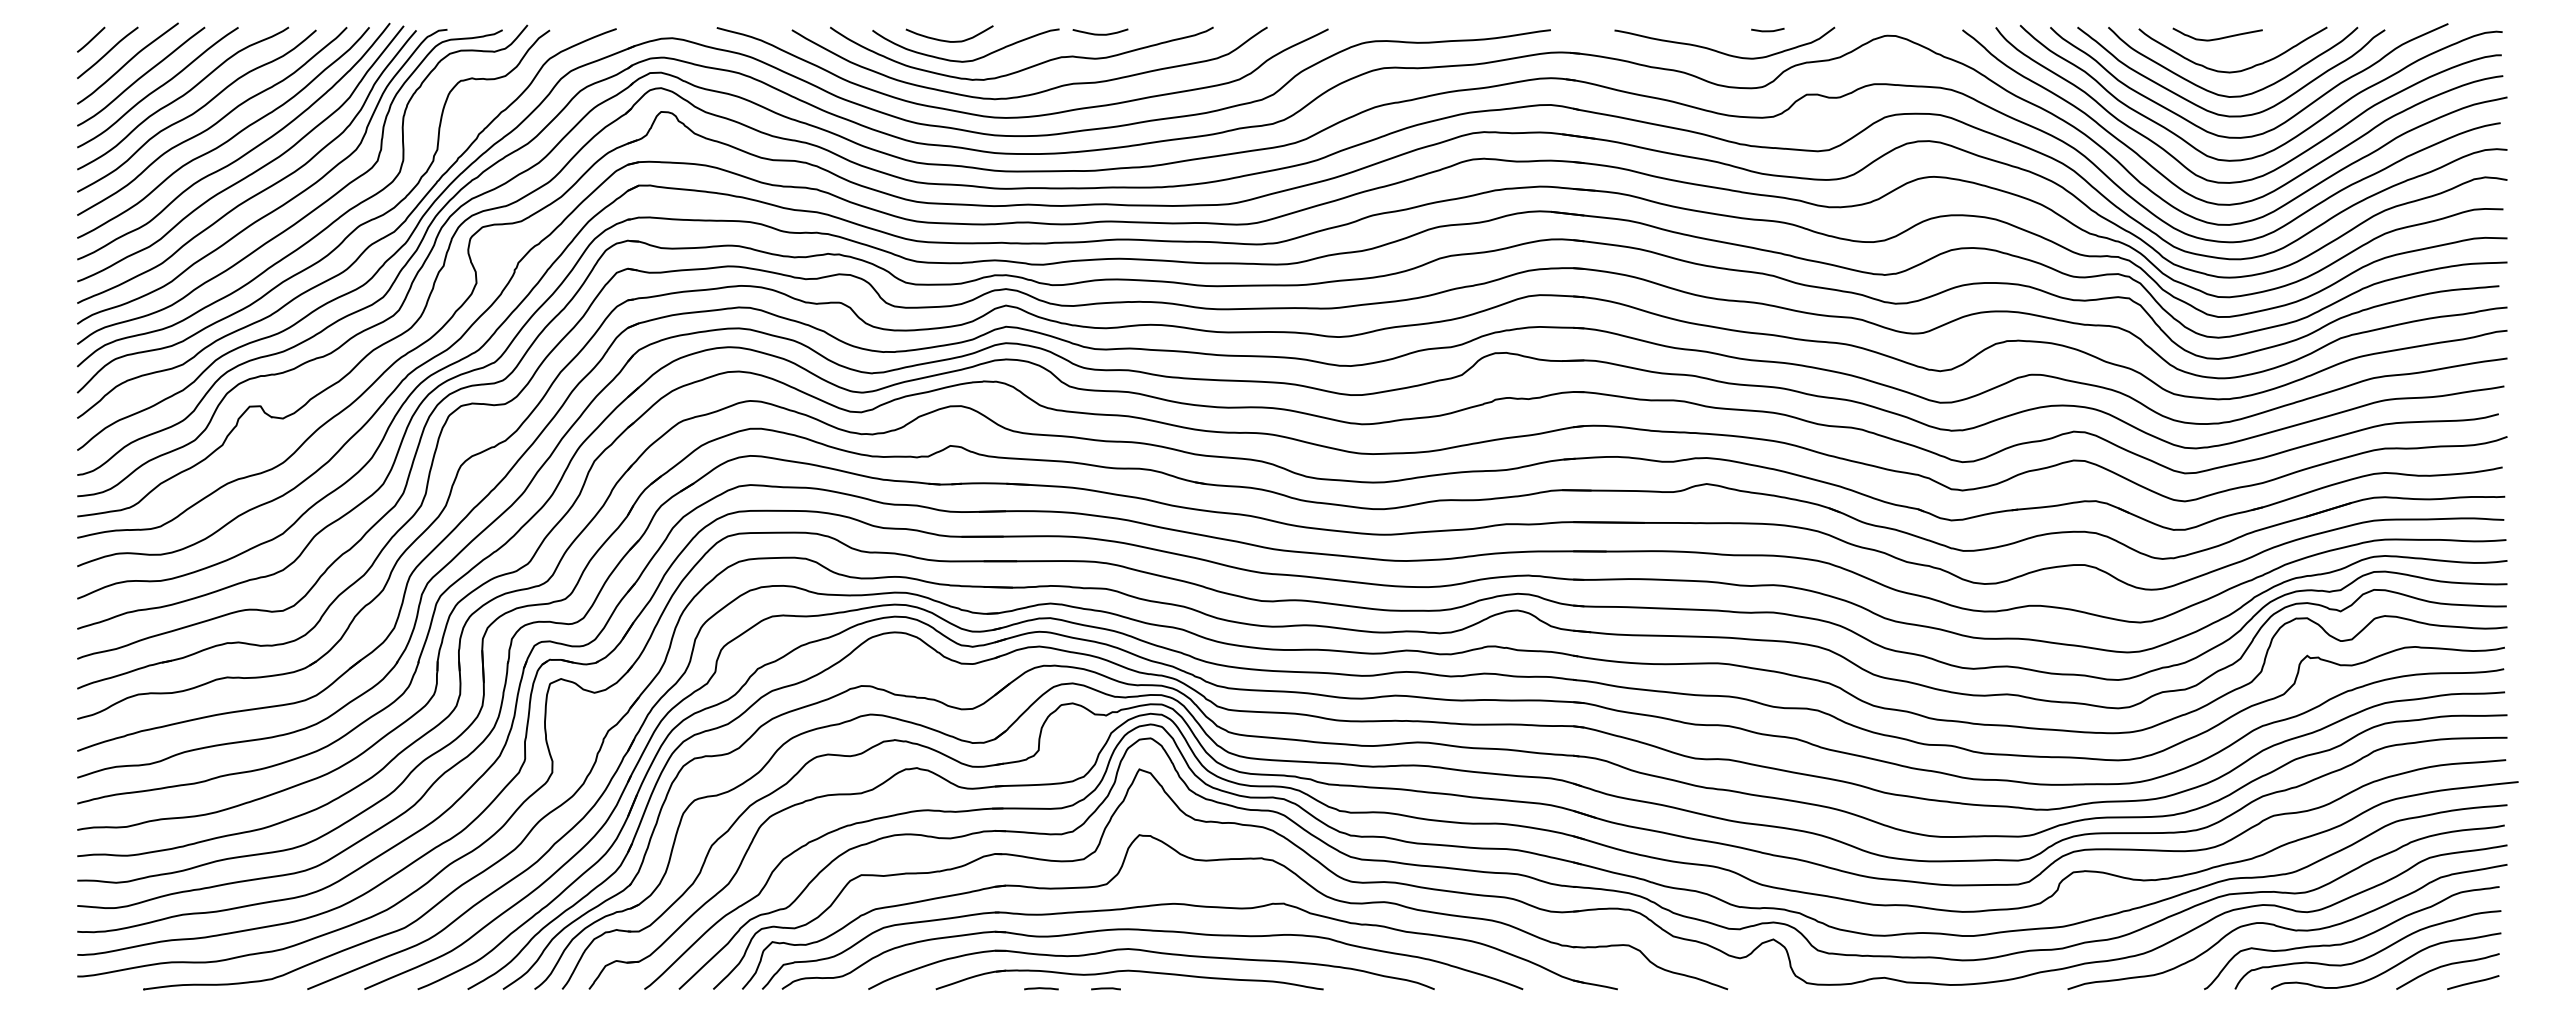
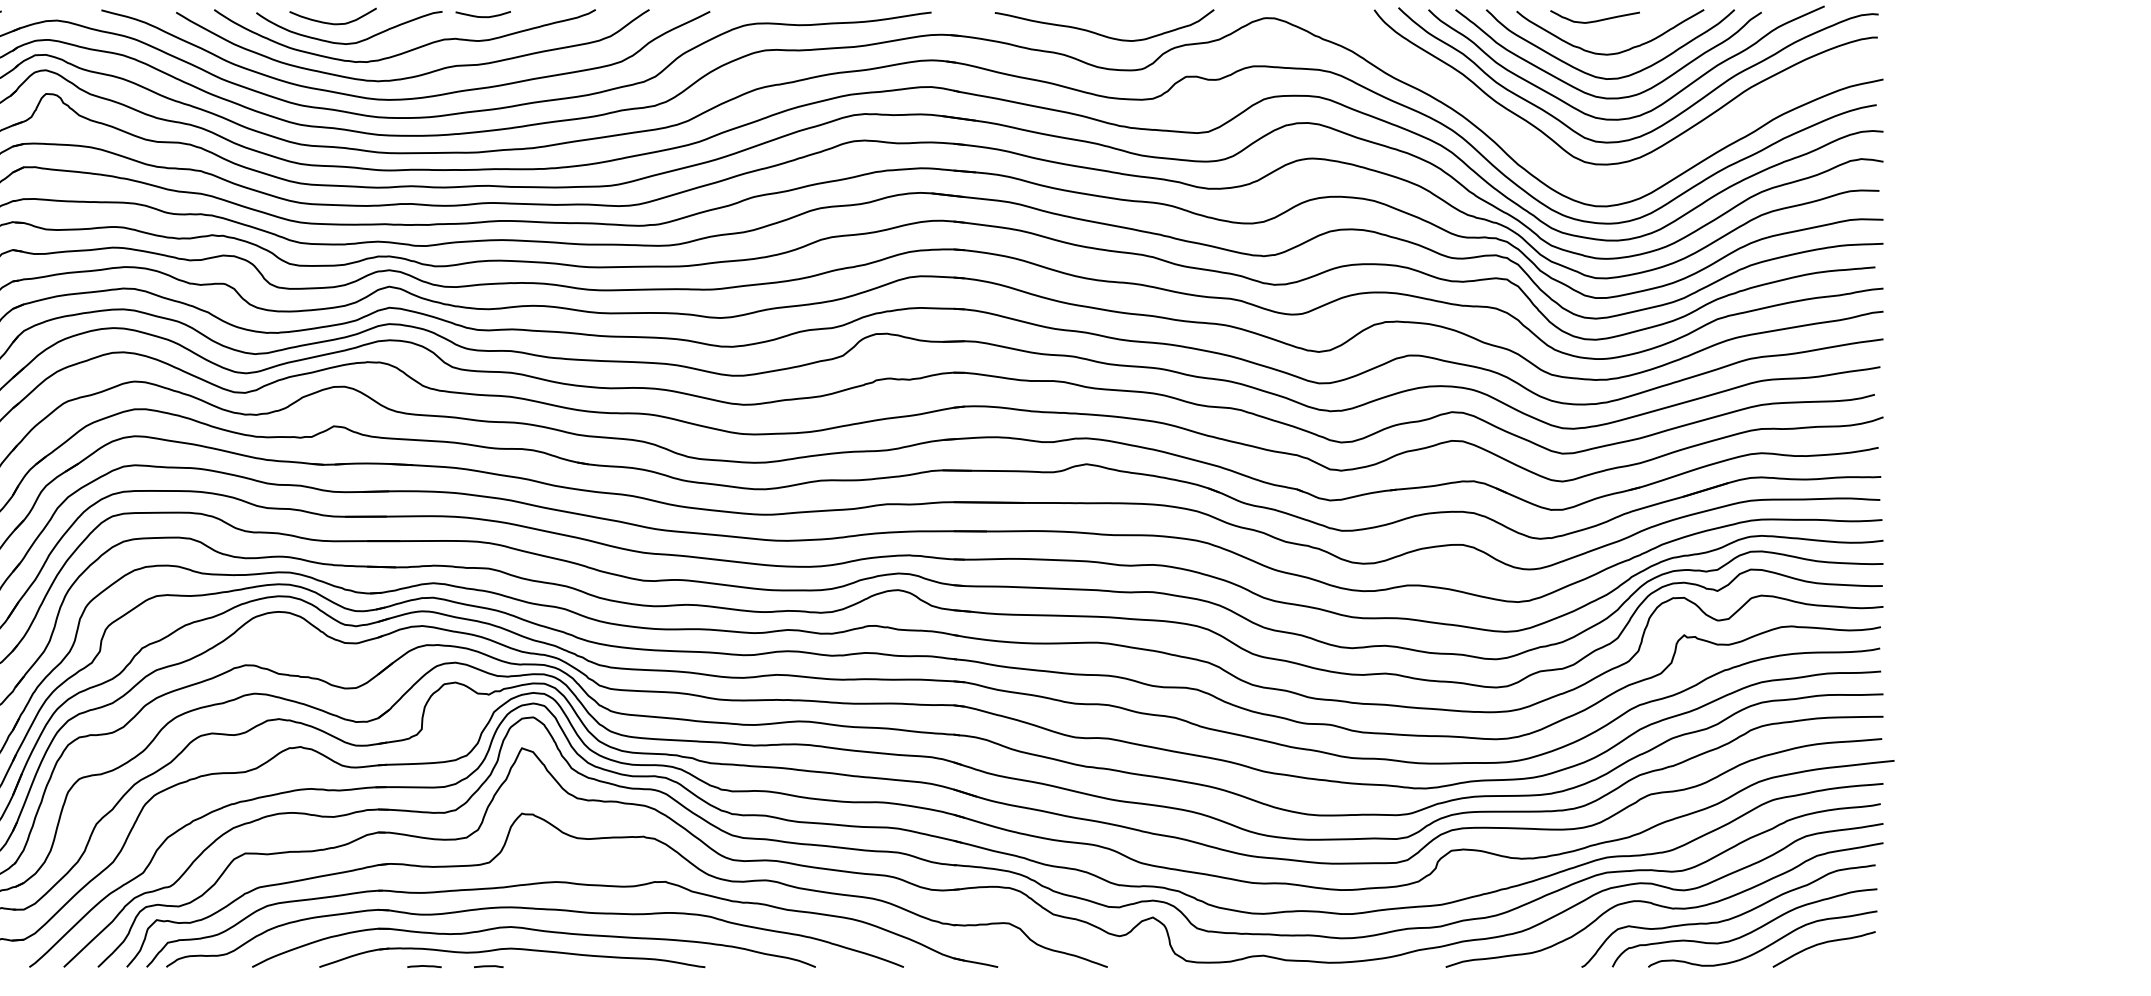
line: (1767, 30) -> (1147, 12), removed
curve: (2270, 191) -> (1647, 173), removed
line: (2473, 982) -> (1849, 960), removed

